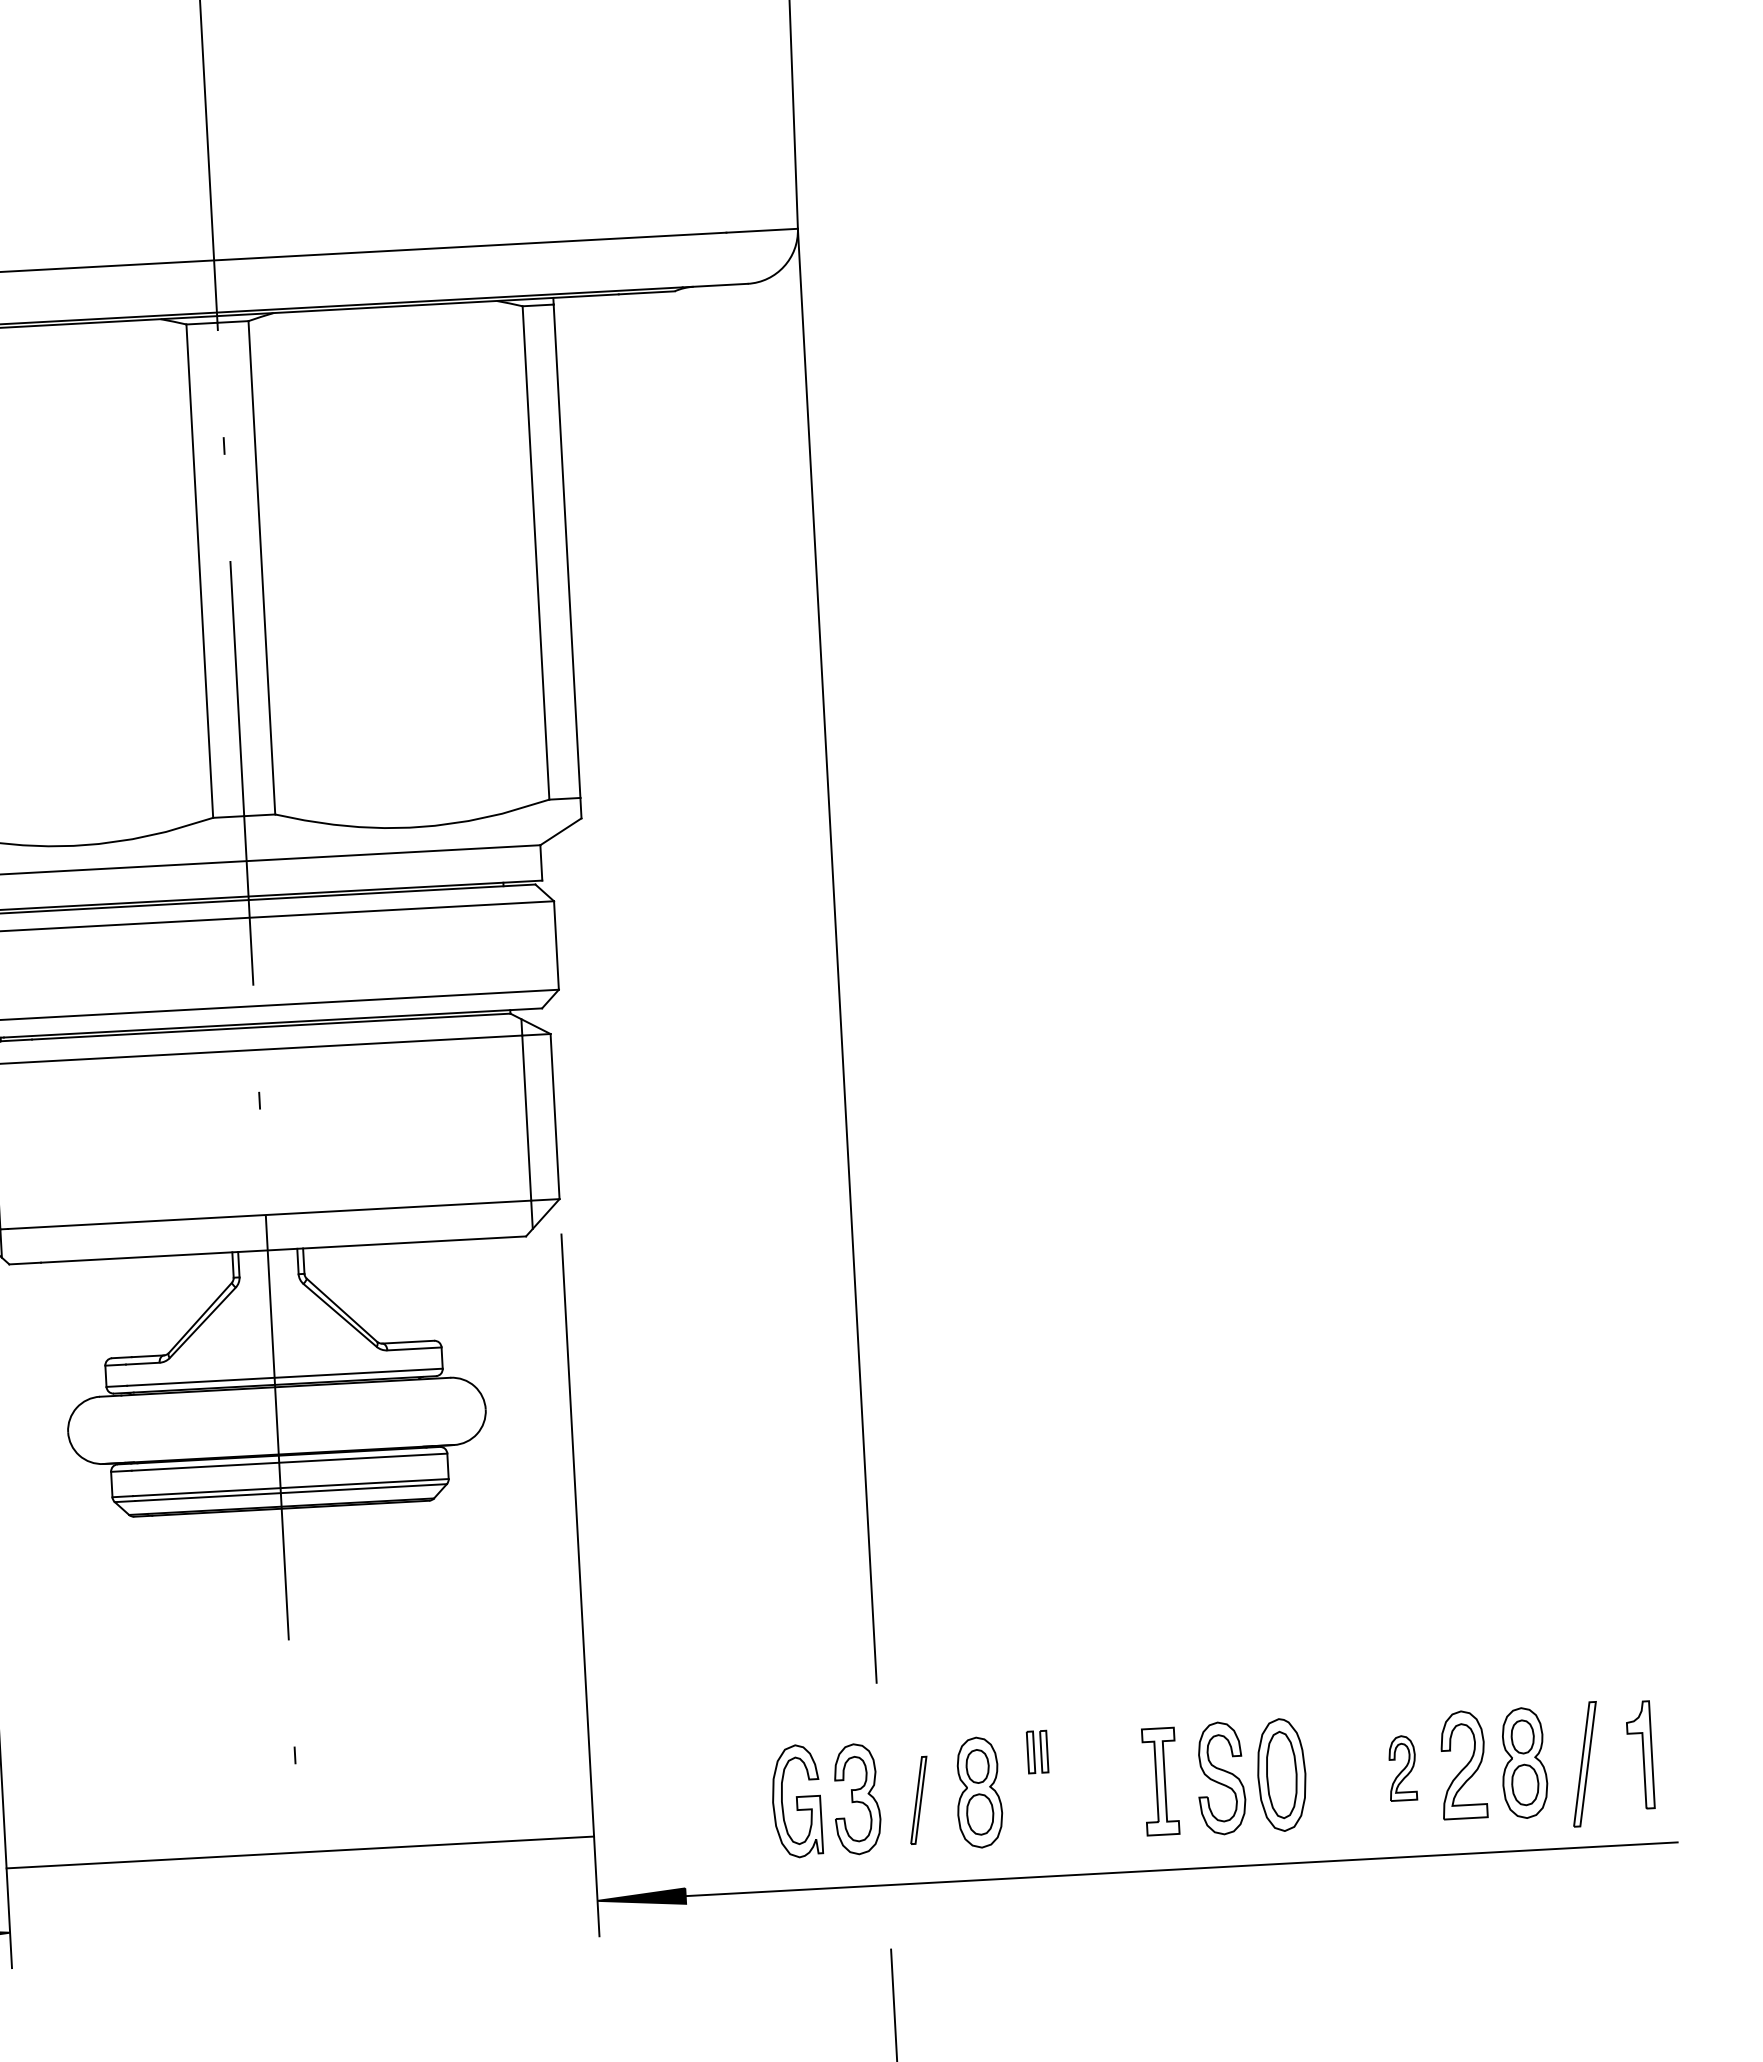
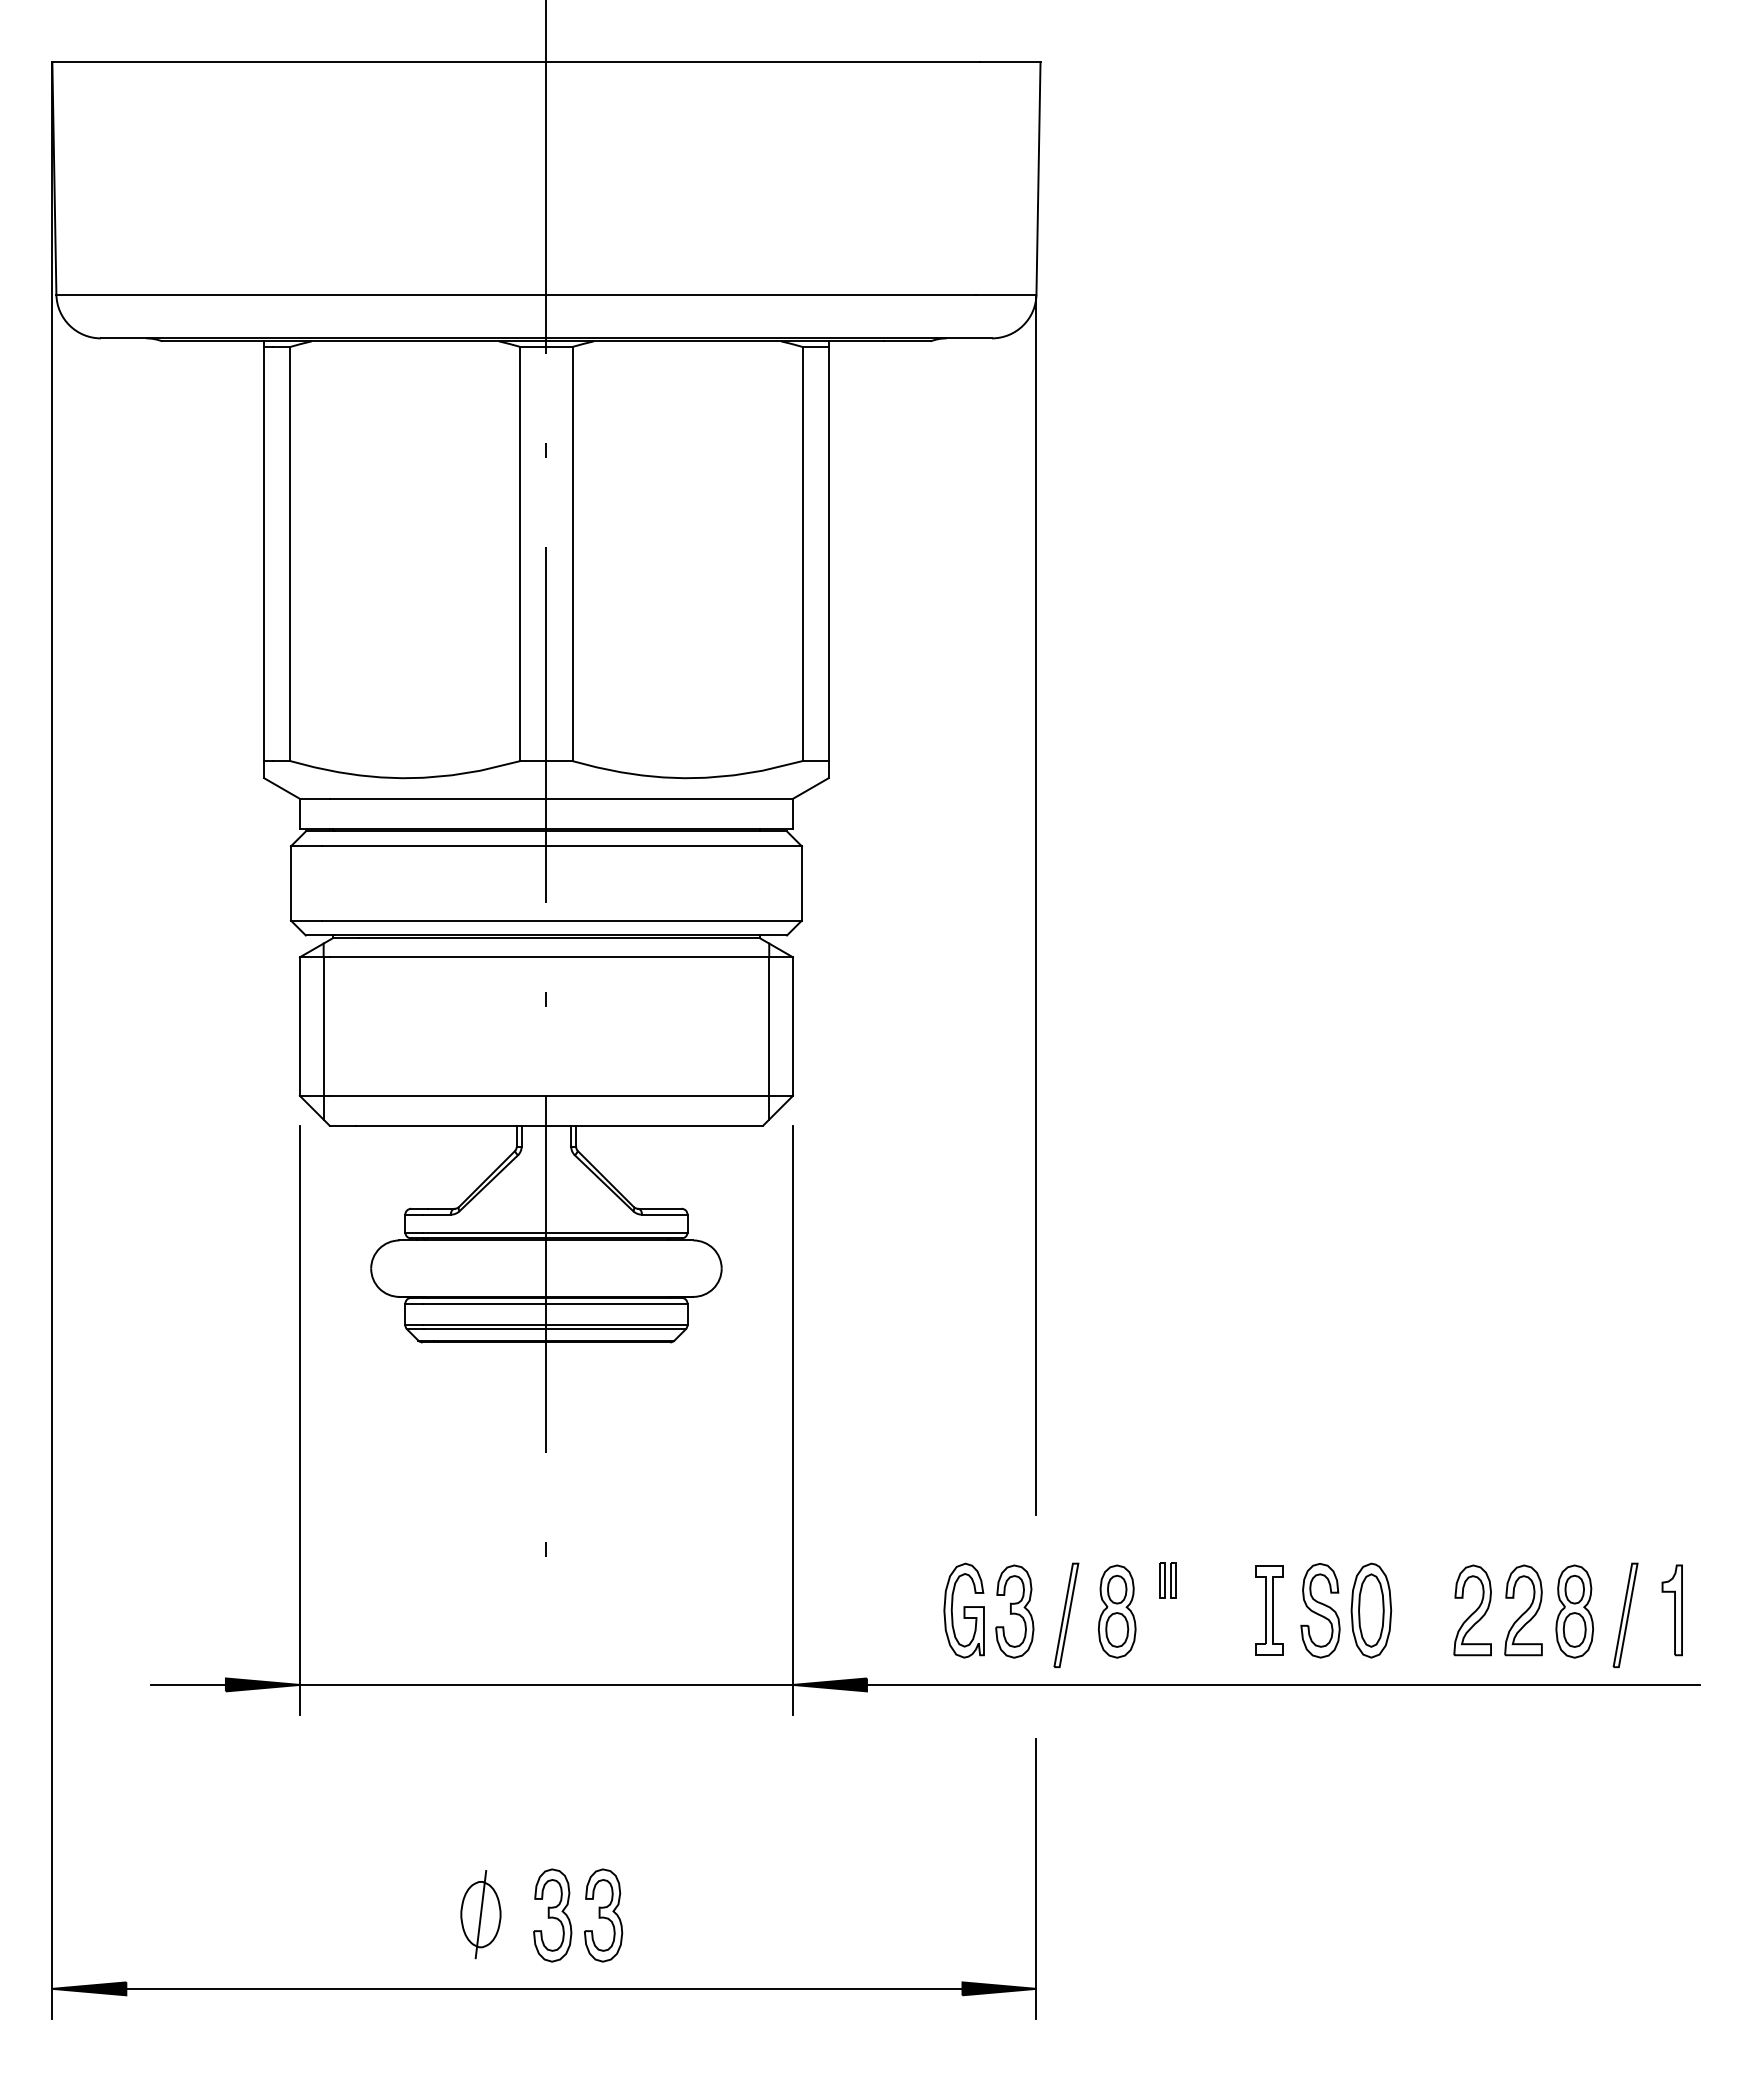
part: (1402, 1768) -> (1472, 1610), size x1.67
part: (918, 1800) -> (1066, 1615), size x1.43
line: (300, 1851) -> (546, 1684), moved

